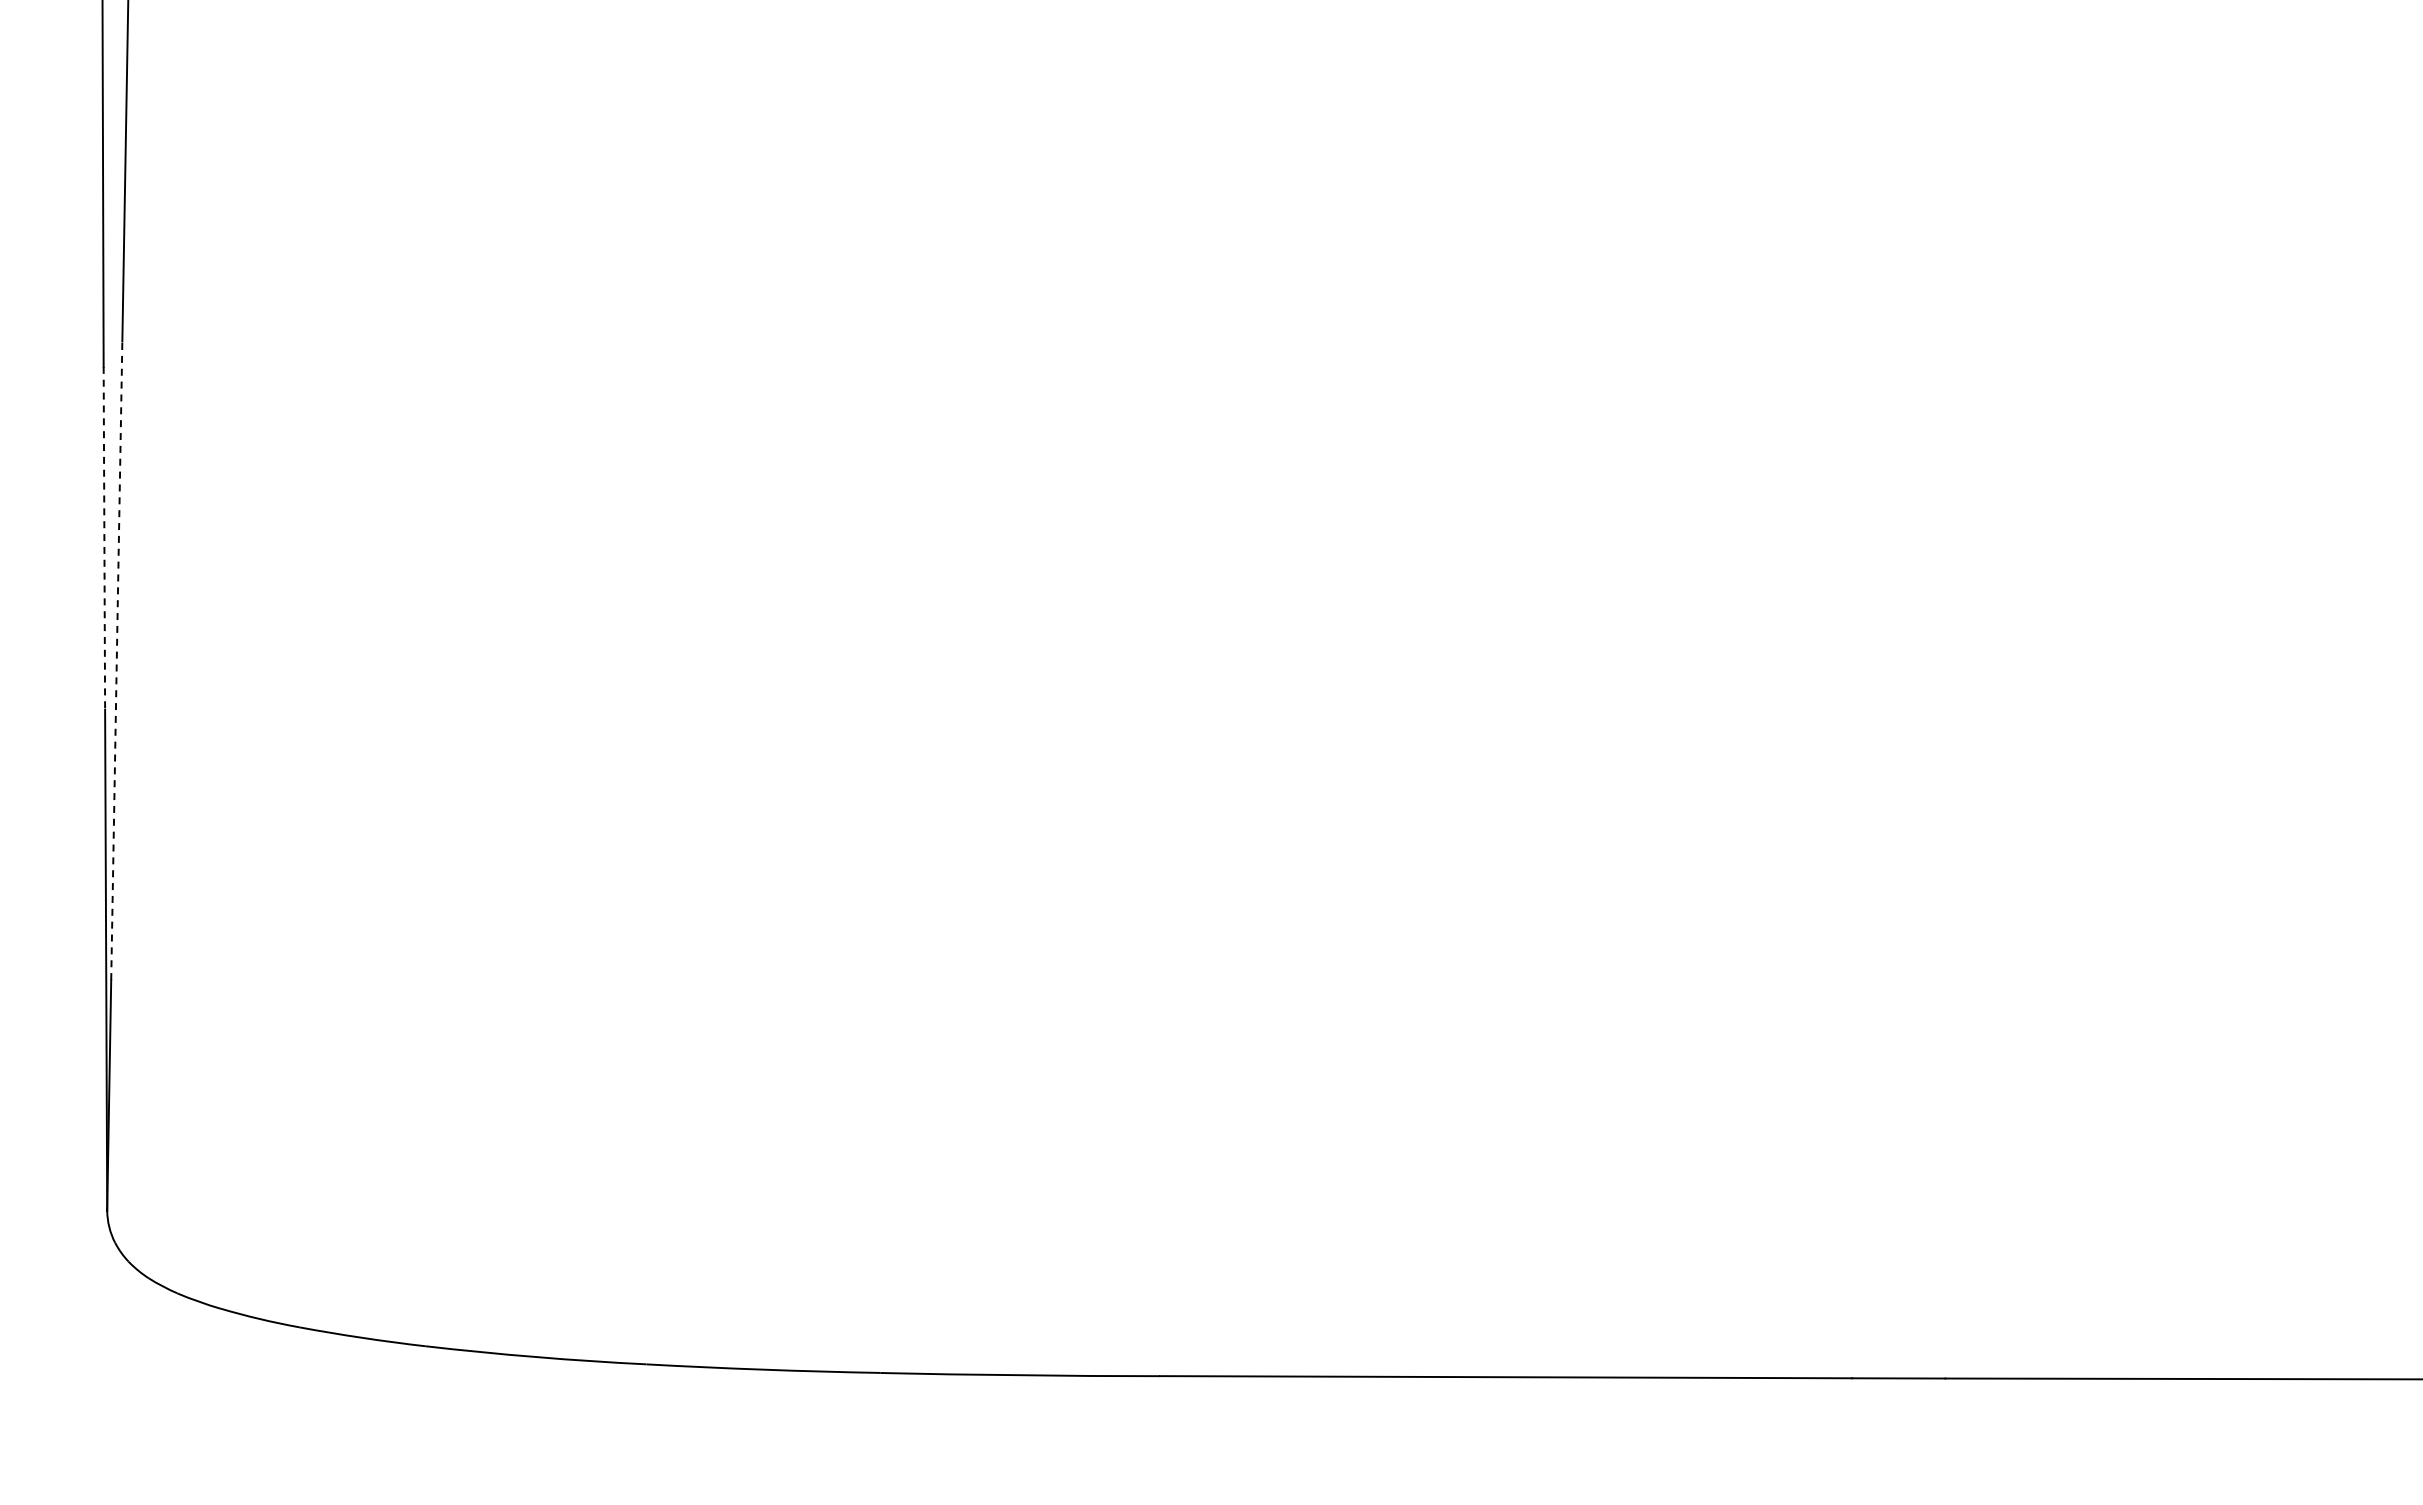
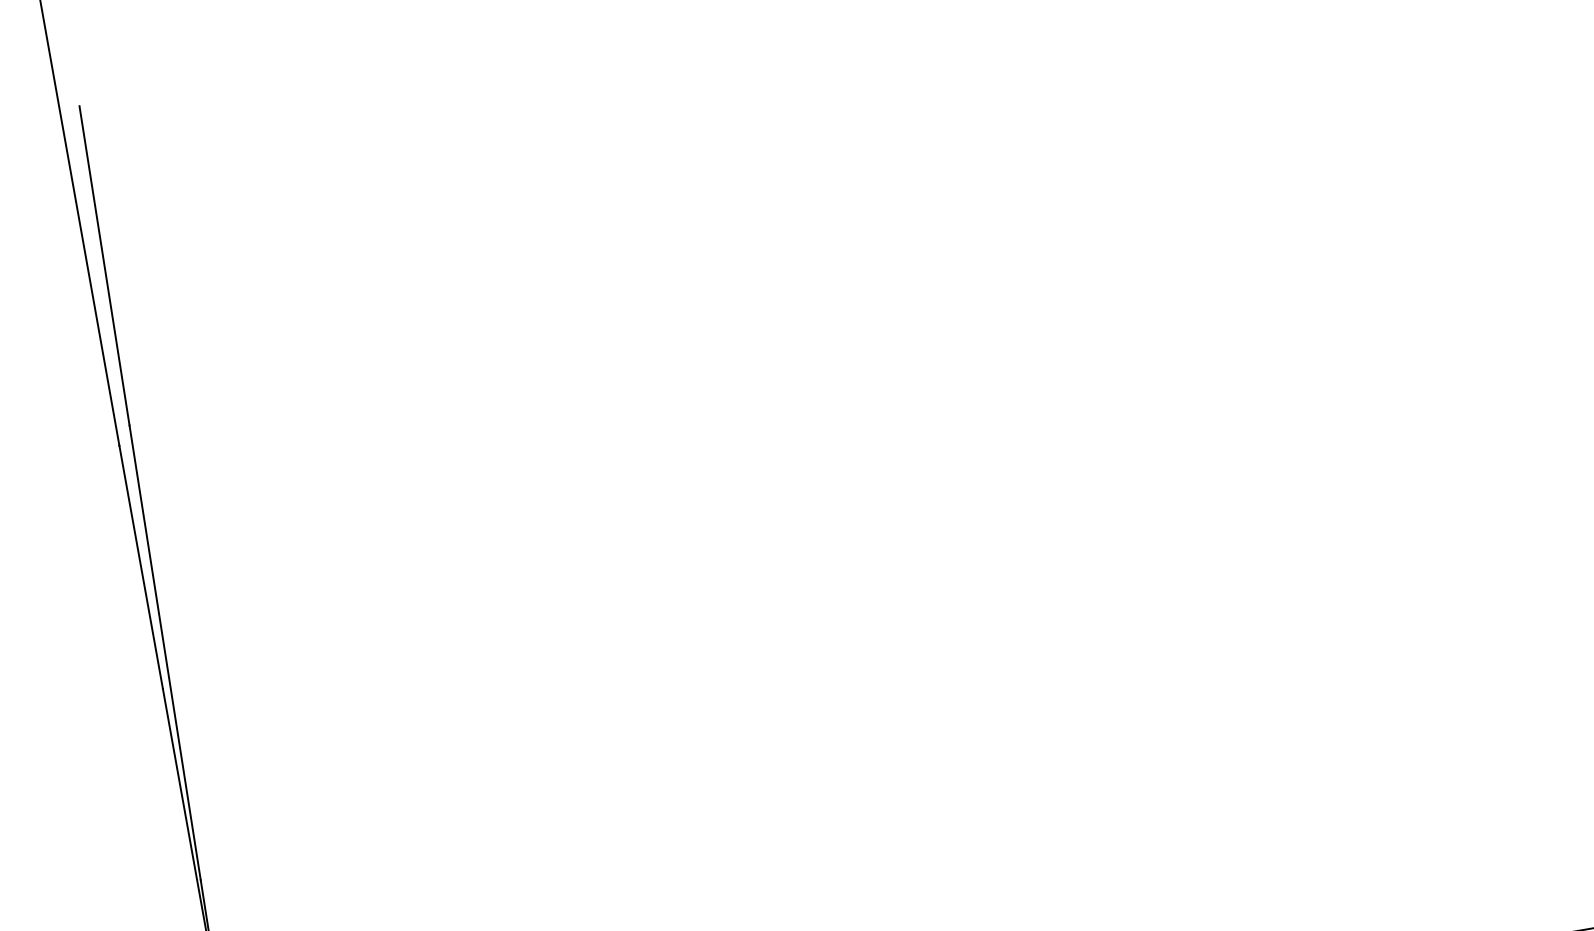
line: (104, 538) -> (141, 567), dashed -> solid
line: (116, 660) -> (164, 652), dashed -> solid

